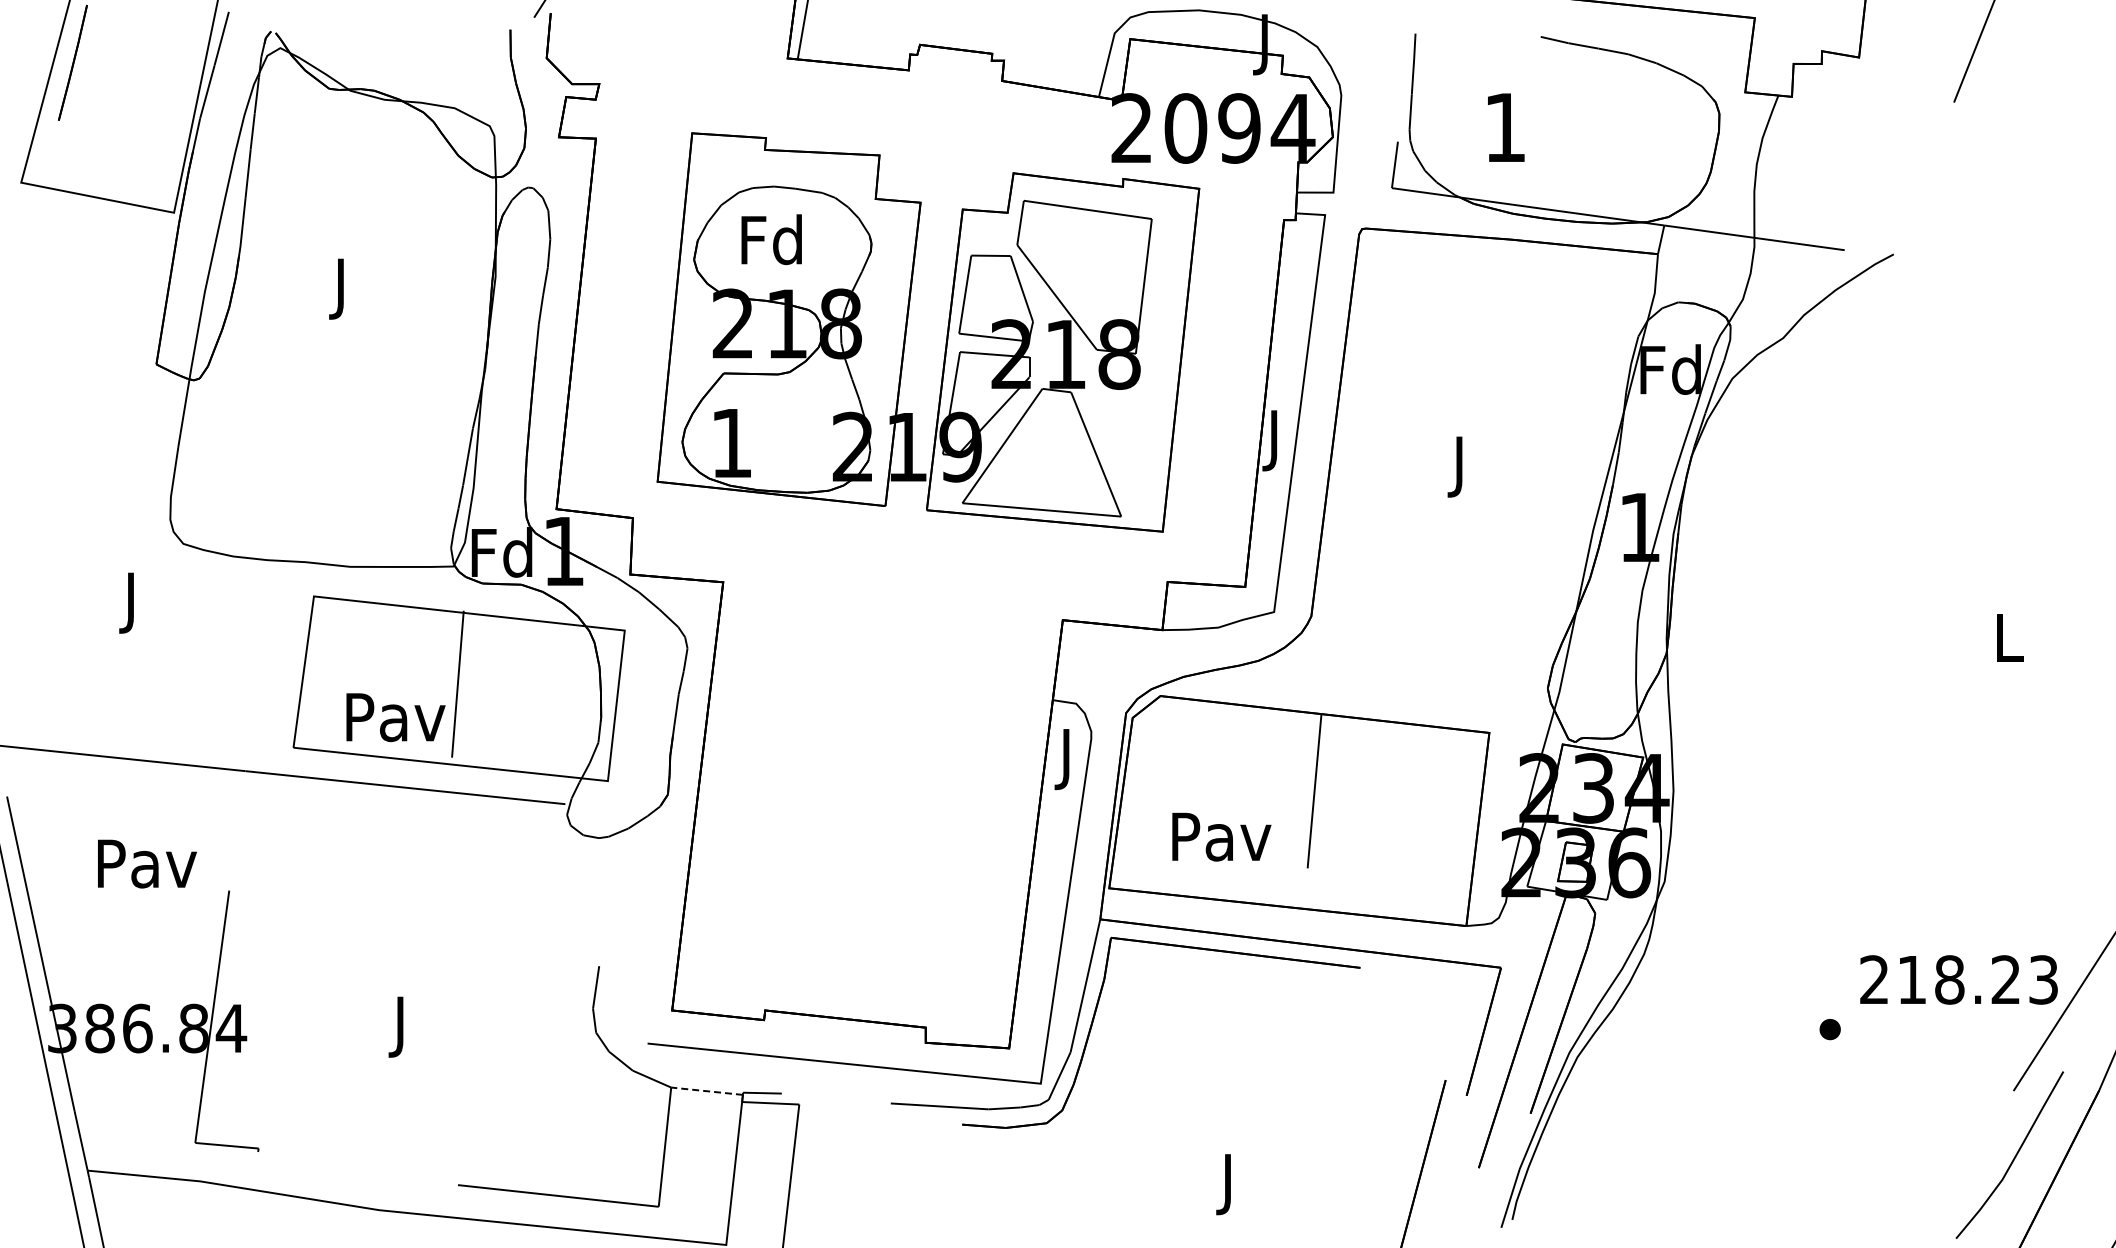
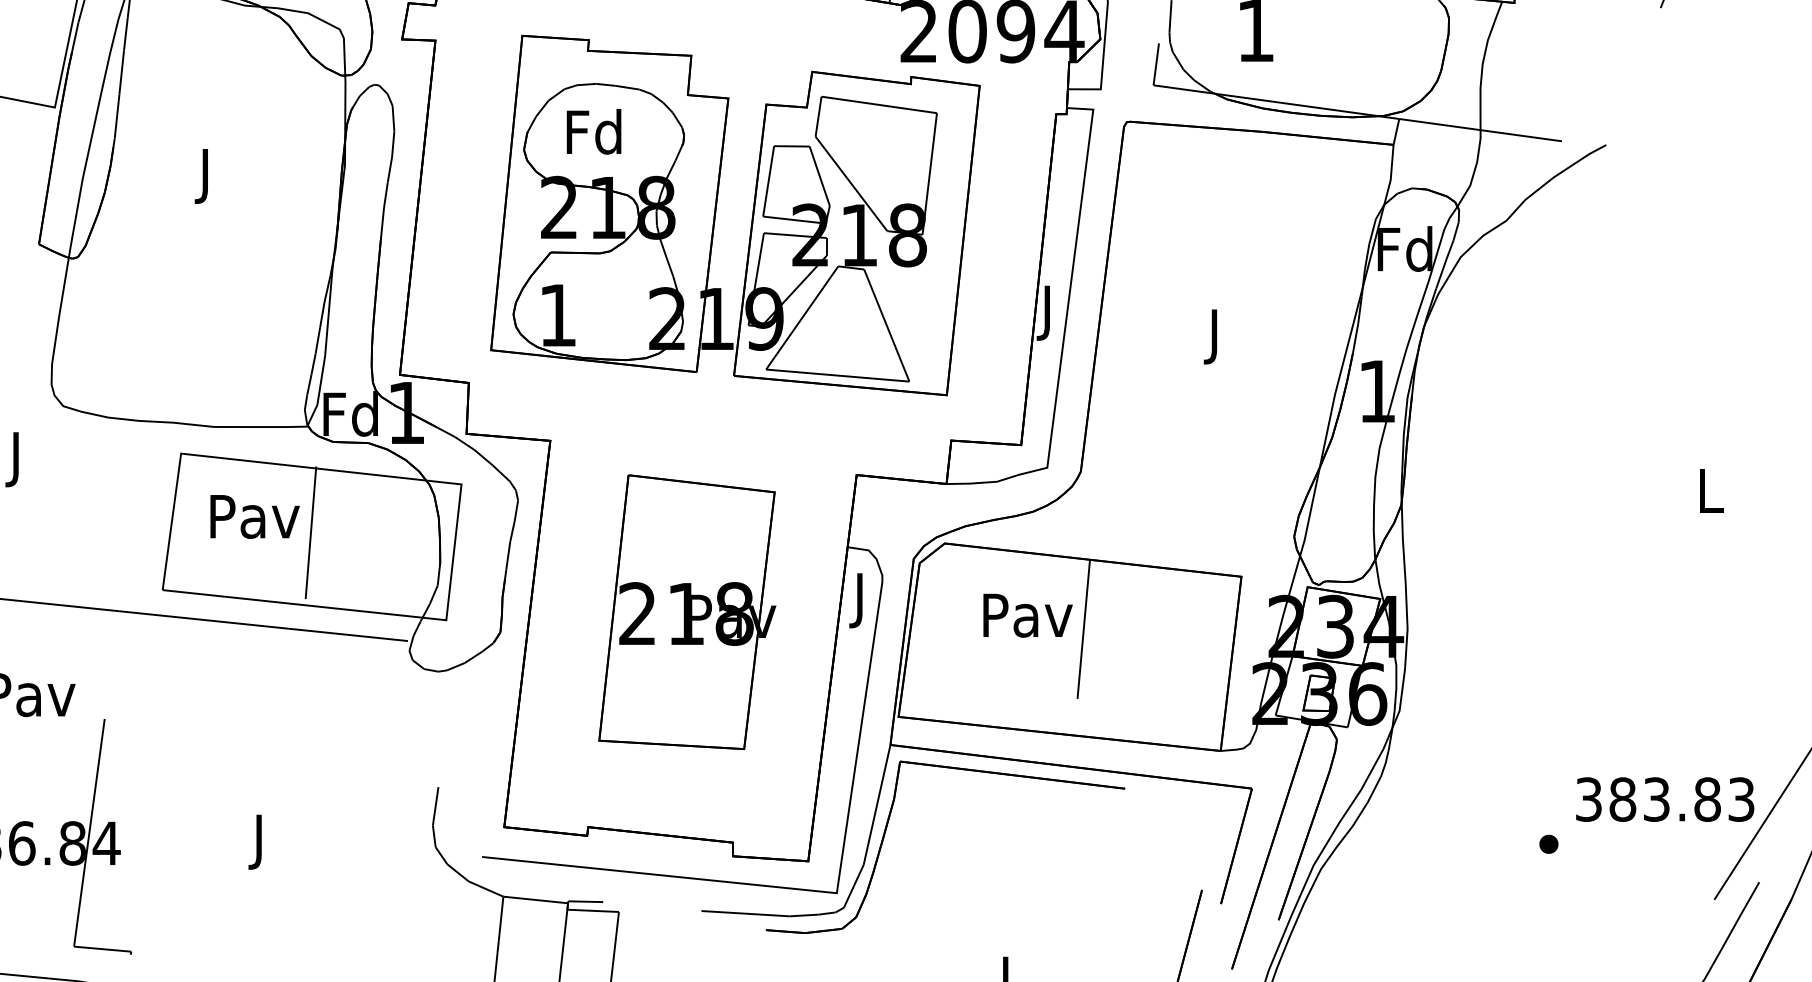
text: (395, 717) -> (254, 516), moved
part: (874, 771) -> (686, 611), added
text: (1221, 836) -> (1027, 615), moved
text: (1940, 979) -> (1648, 799), 218.23 -> 383.83
line: (706, 1091) -> (535, 900), dashed -> solid

